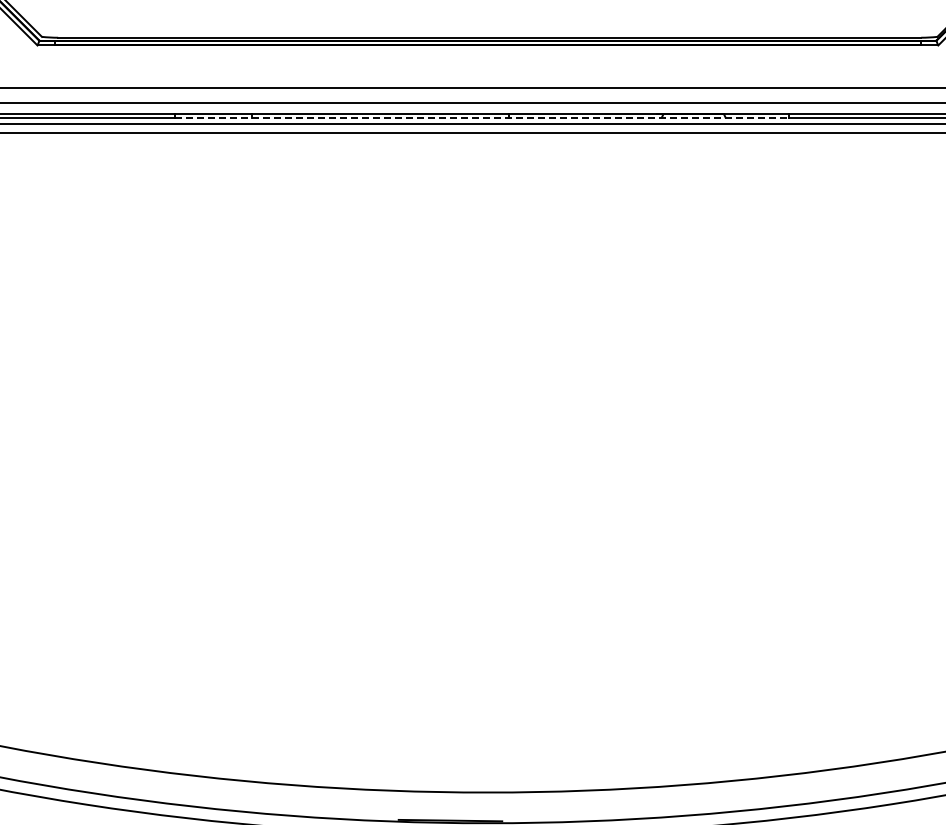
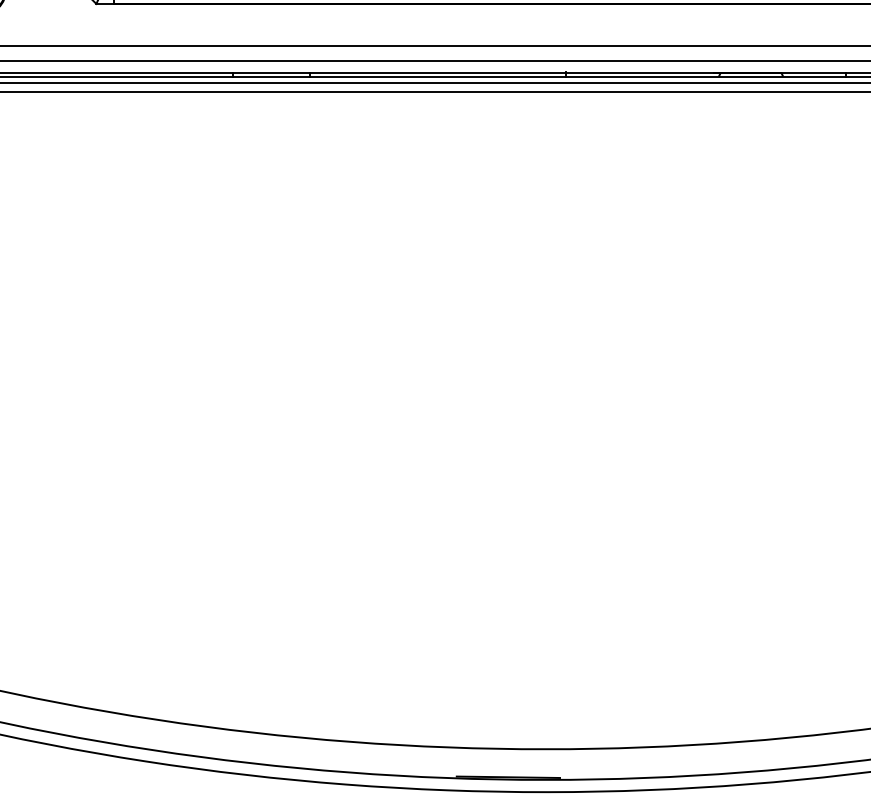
line: (482, 118) -> (540, 76), dashed -> solid

